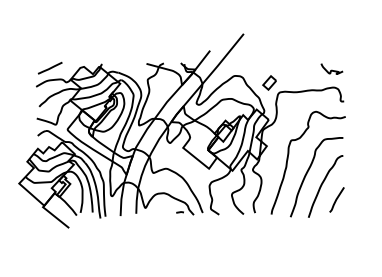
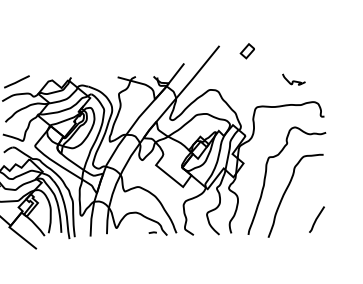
curve: (331, 69) -> (293, 80), moved
part: (269, 82) -> (247, 50), moved
curve: (322, 185) -> (301, 204), removed

